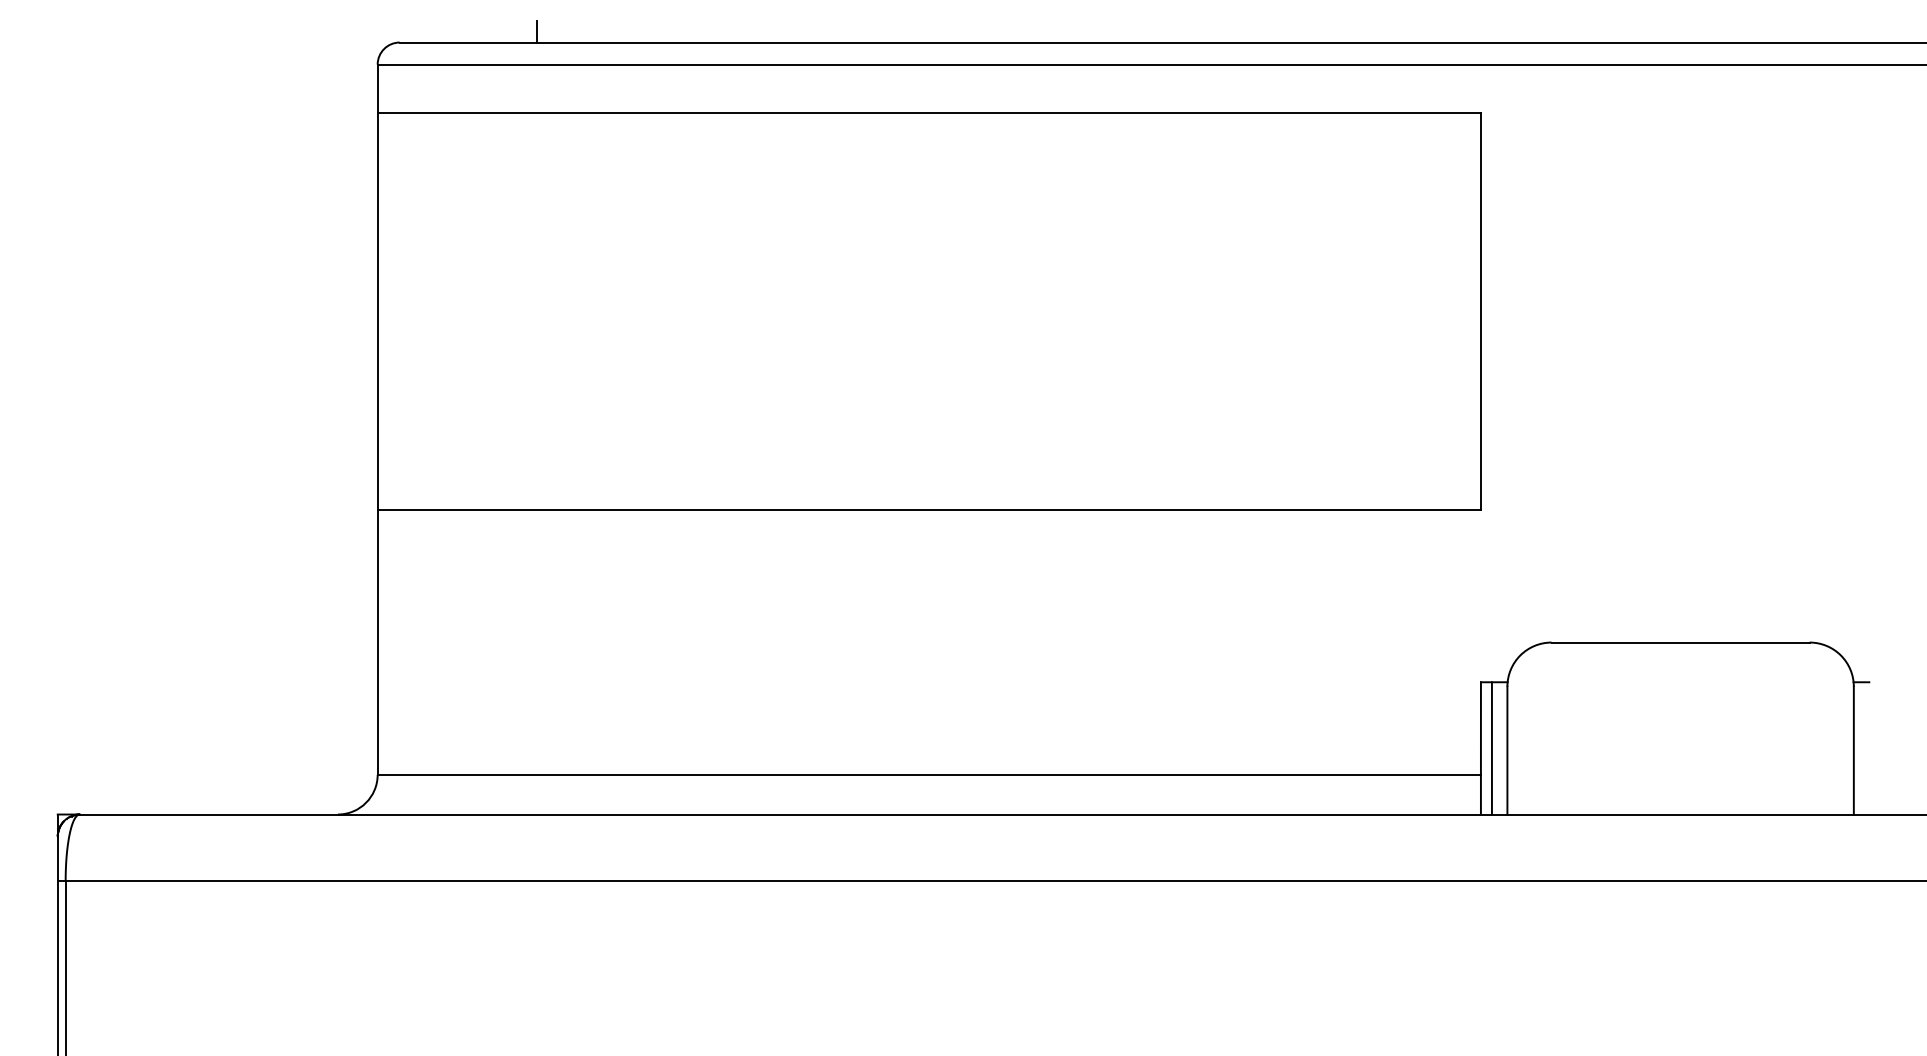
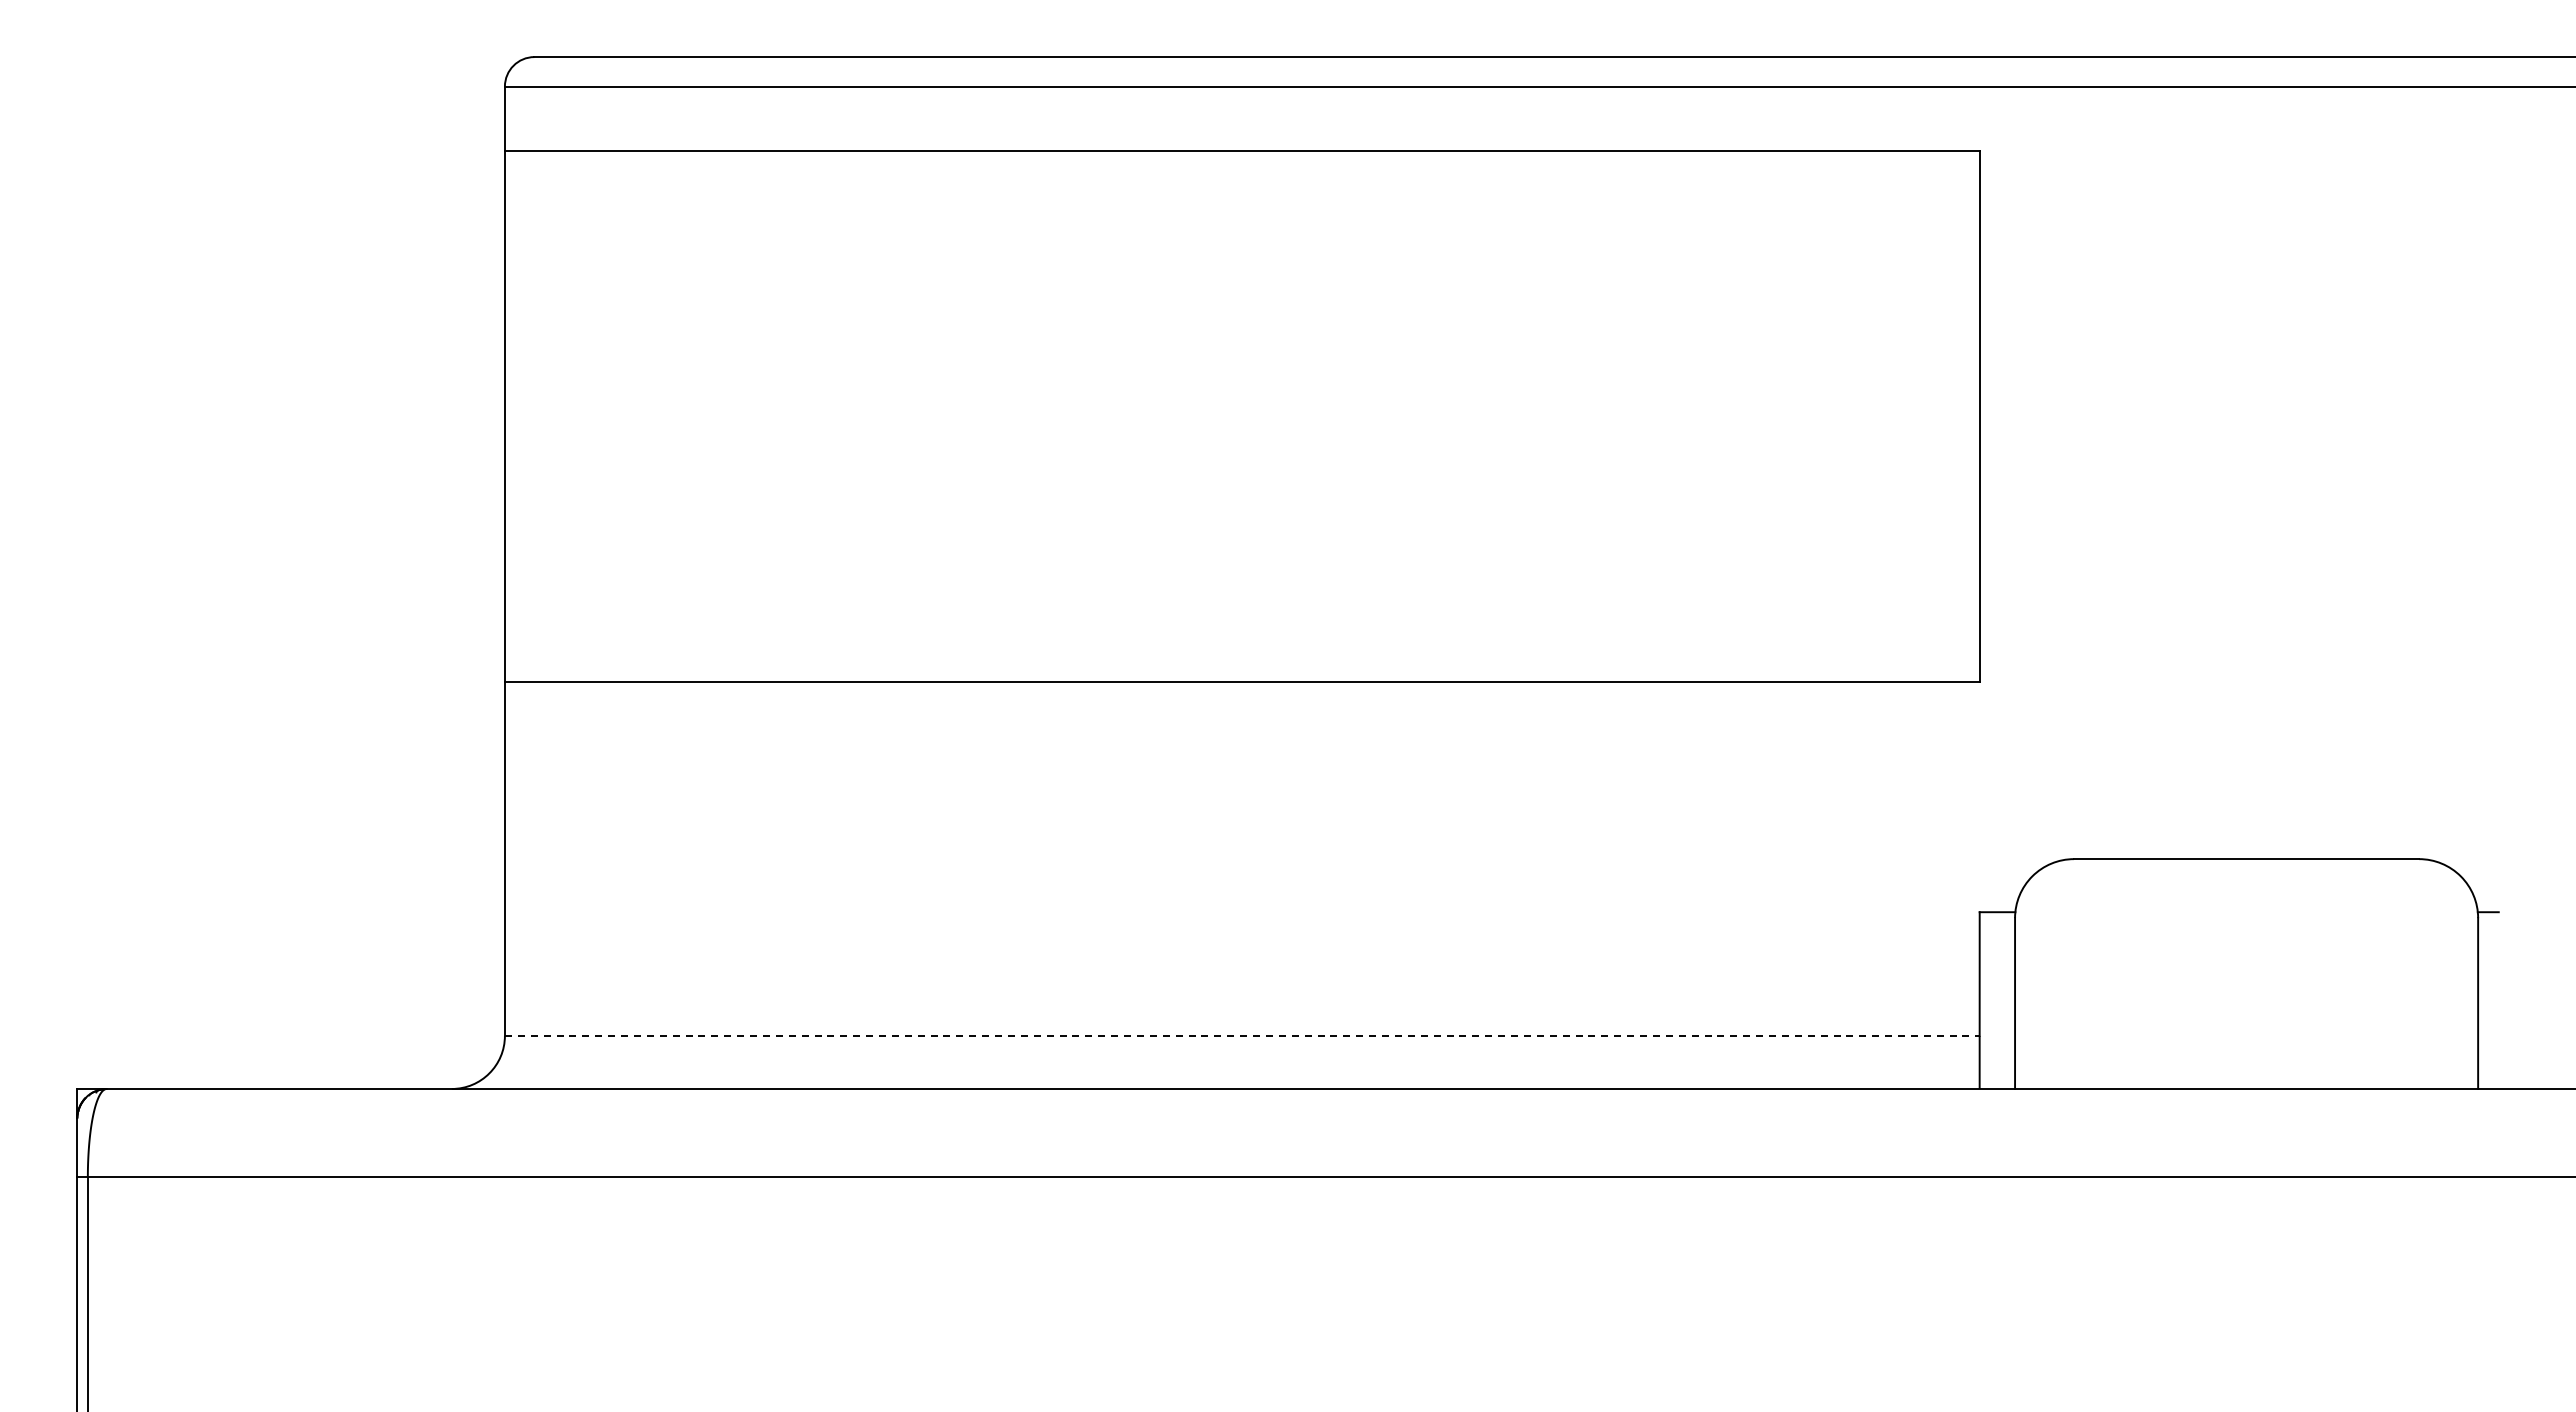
line: (536, 31) -> (717, 42), removed
line: (1492, 748) -> (1994, 1000), removed
line: (929, 774) -> (1242, 1035), solid -> dashed

